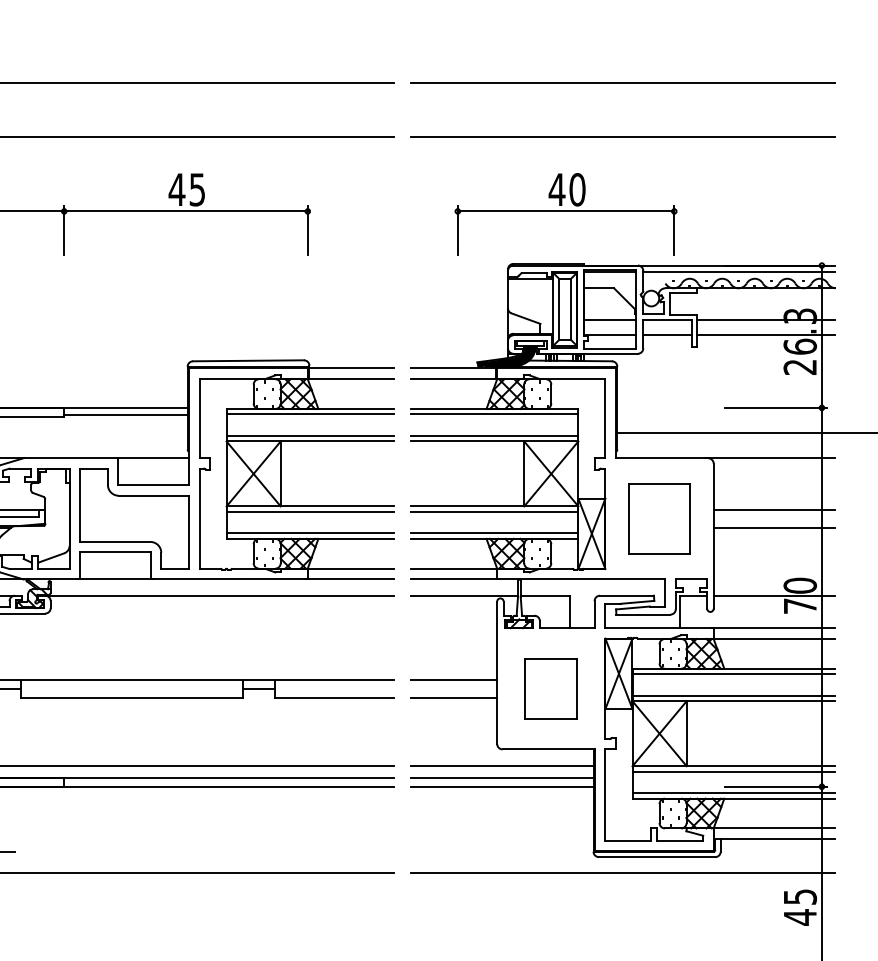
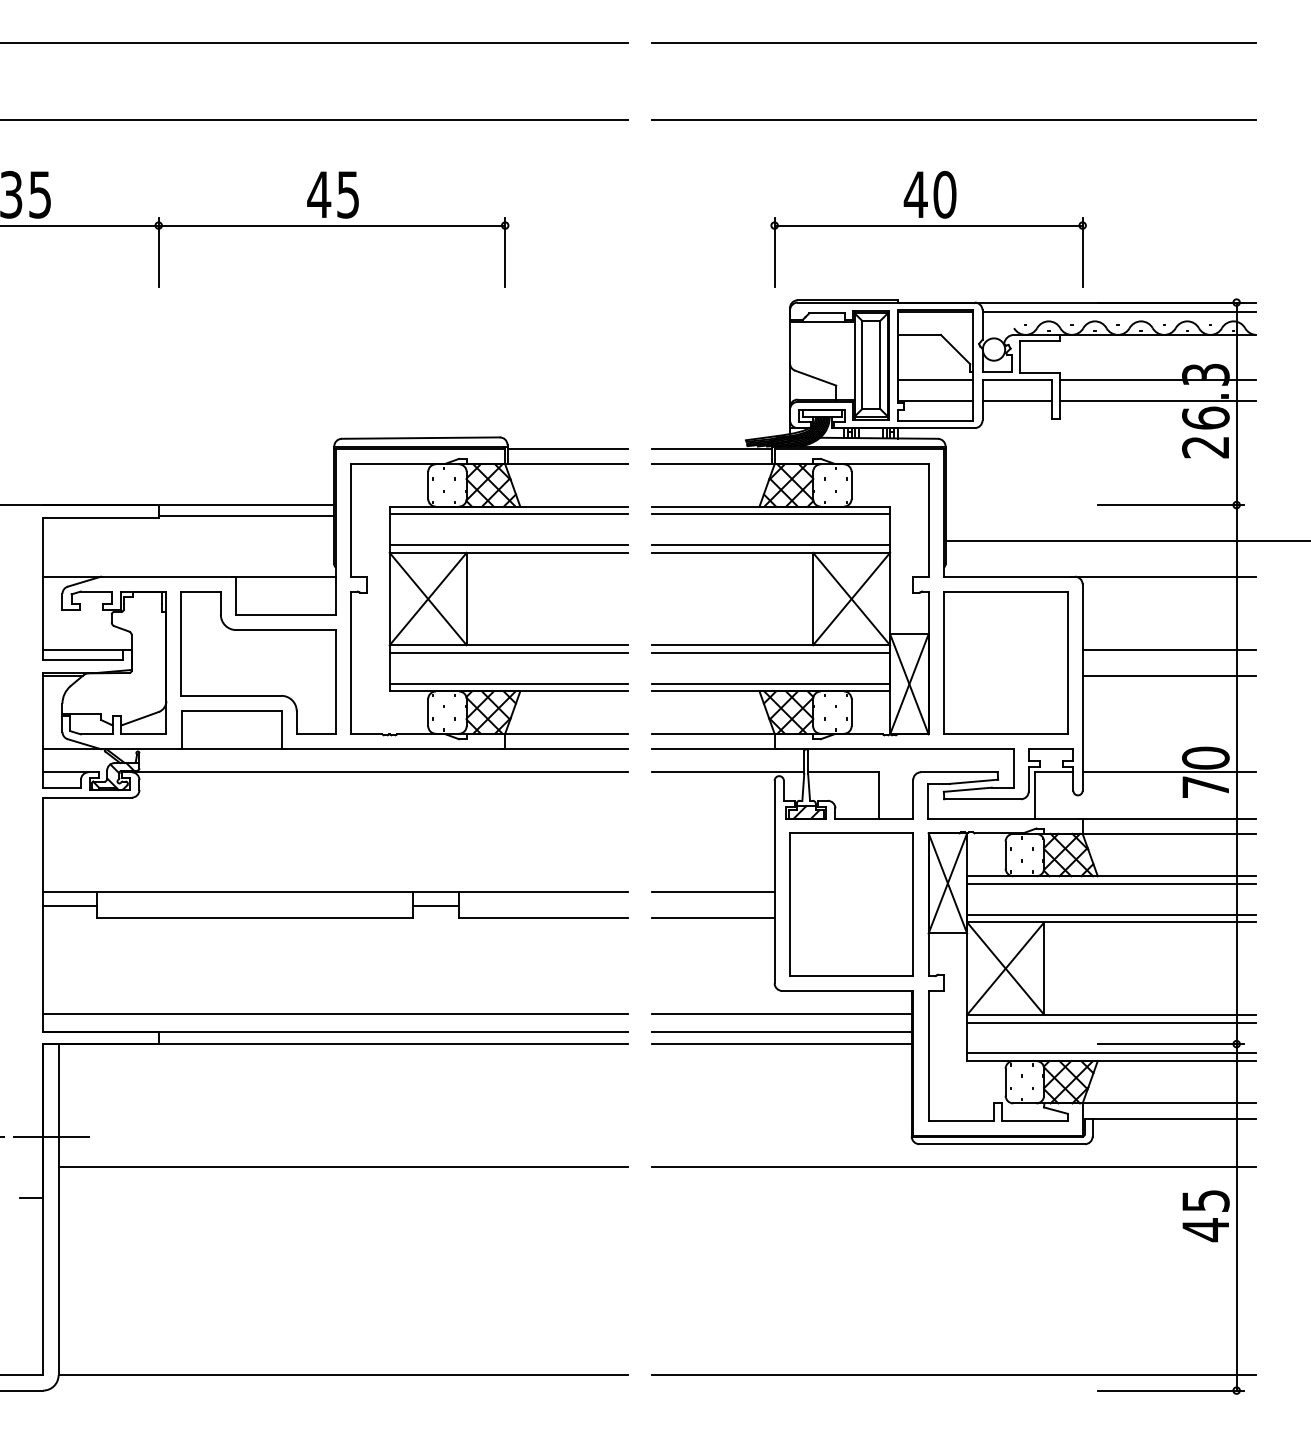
part: (565, 214) -> (928, 229), moved
part: (659, 518) -> (1005, 662), size x1.43
part: (551, 688) -> (851, 904), size x1.67

